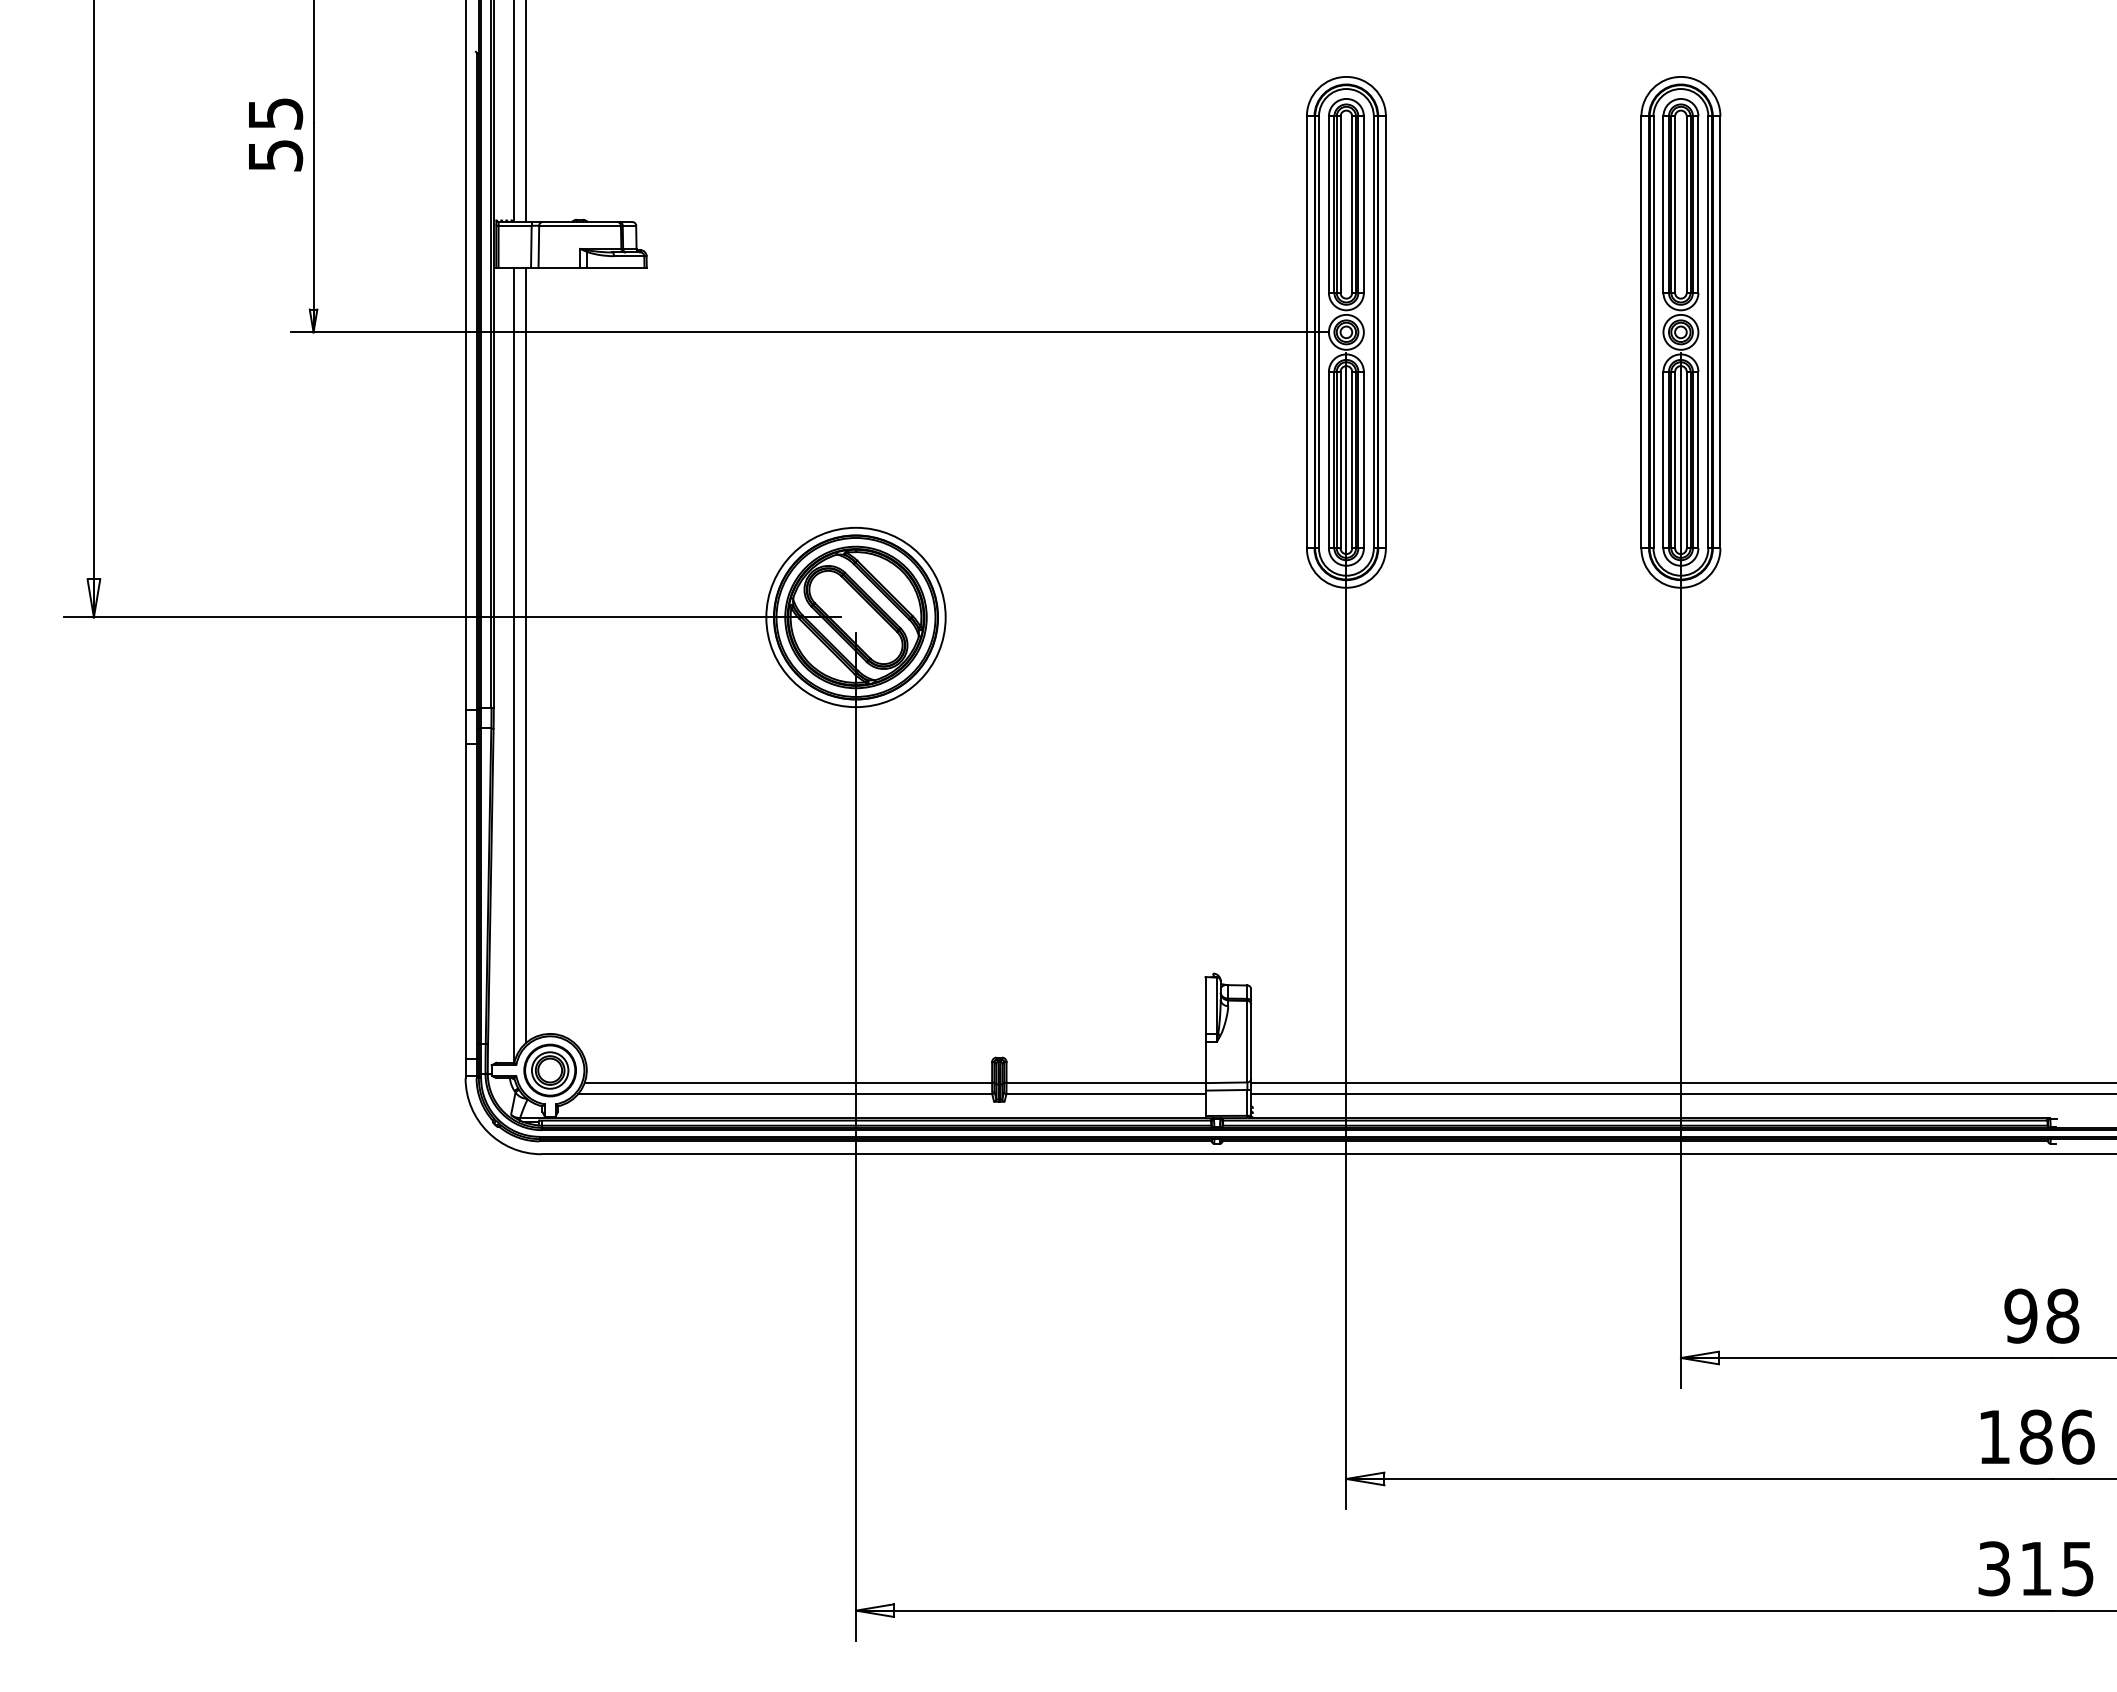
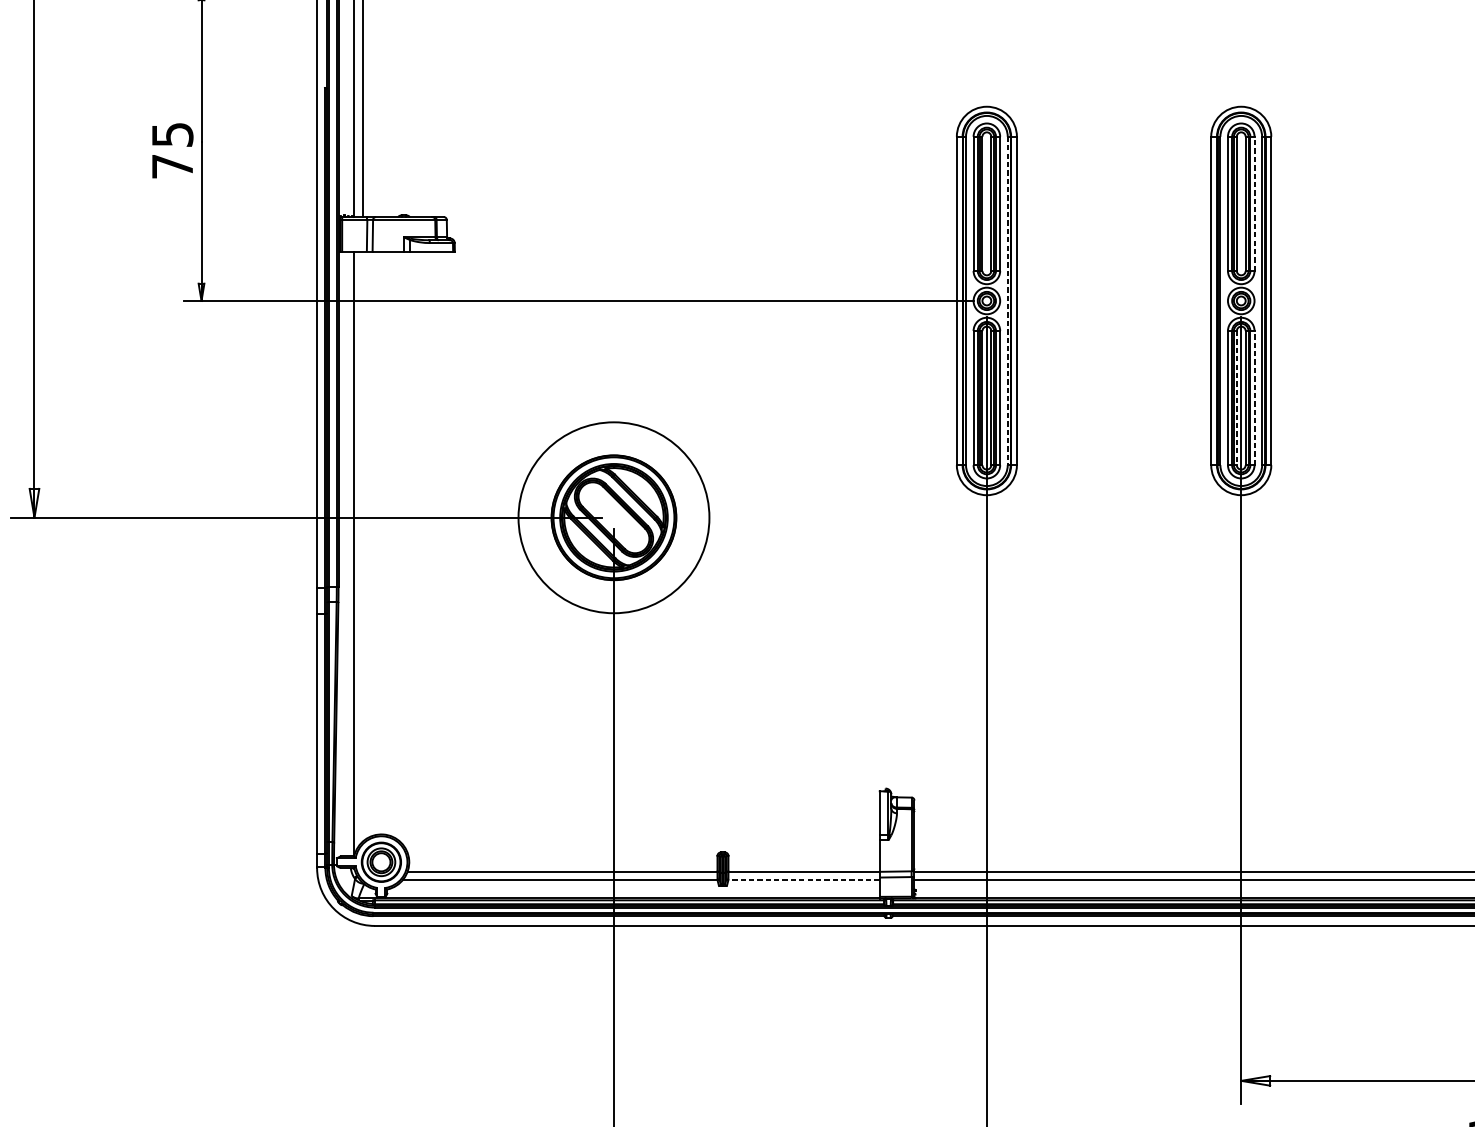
text: (276, 155) -> (173, 166), 55 -> 75
line: (1698, 204) -> (1254, 203), solid -> dashed
line: (1373, 332) -> (1007, 301), solid -> dashed
line: (1698, 459) -> (1254, 397), solid -> dashed
line: (1675, 460) -> (1237, 398), solid -> dashed
circle: (855, 617) -> (613, 517), size x1.4
line: (525, 655) -> (362, 546), removed
line: (1105, 1094) -> (803, 880), solid -> dashed

